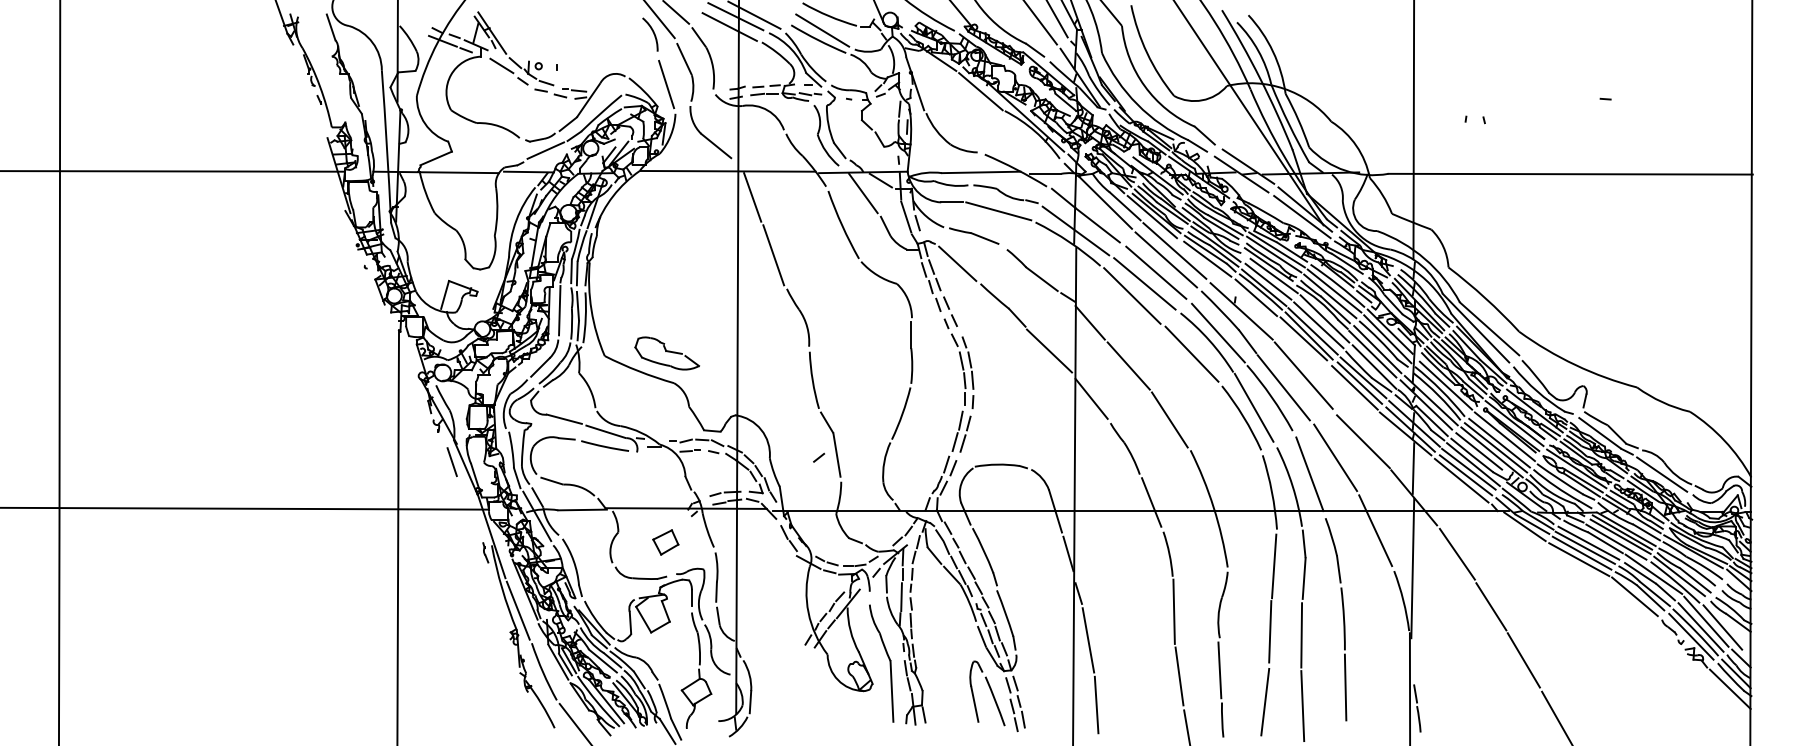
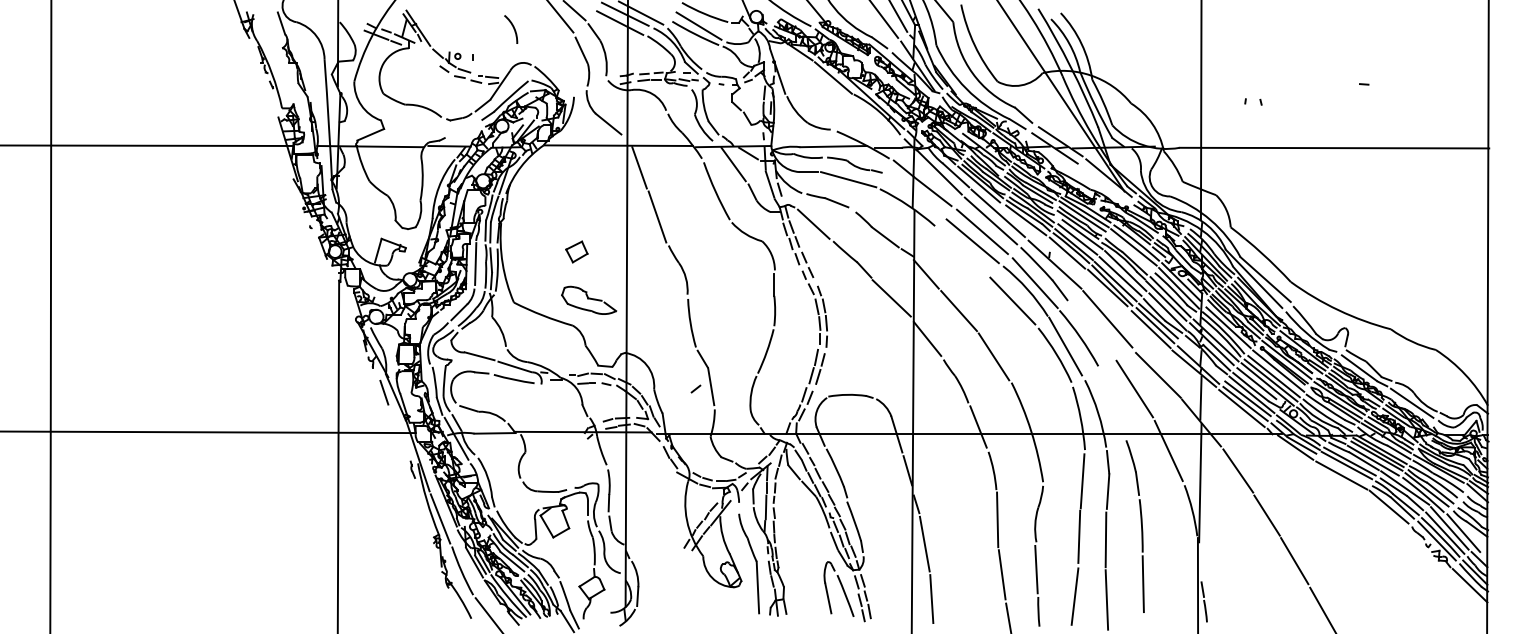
arc: (652, 32) -> (512, 27), moved
line: (501, 65) -> (426, 55), removed
line: (666, 84) -> (566, 71), removed
line: (545, 150) -> (463, 127), removed
line: (1302, 217) -> (1106, 184), removed
line: (1075, 230) -> (913, 195), removed
line: (1132, 295) -> (962, 251), removed
line: (1330, 296) -> (1130, 252), removed
part: (667, 353) -> (589, 300), moved
line: (1283, 387) -> (1090, 329), removed
line: (1414, 423) -> (1201, 359), removed
line: (1309, 474) -> (1112, 403), removed
part: (665, 542) -> (576, 252), moved
line: (1581, 552) -> (1343, 469), removed

